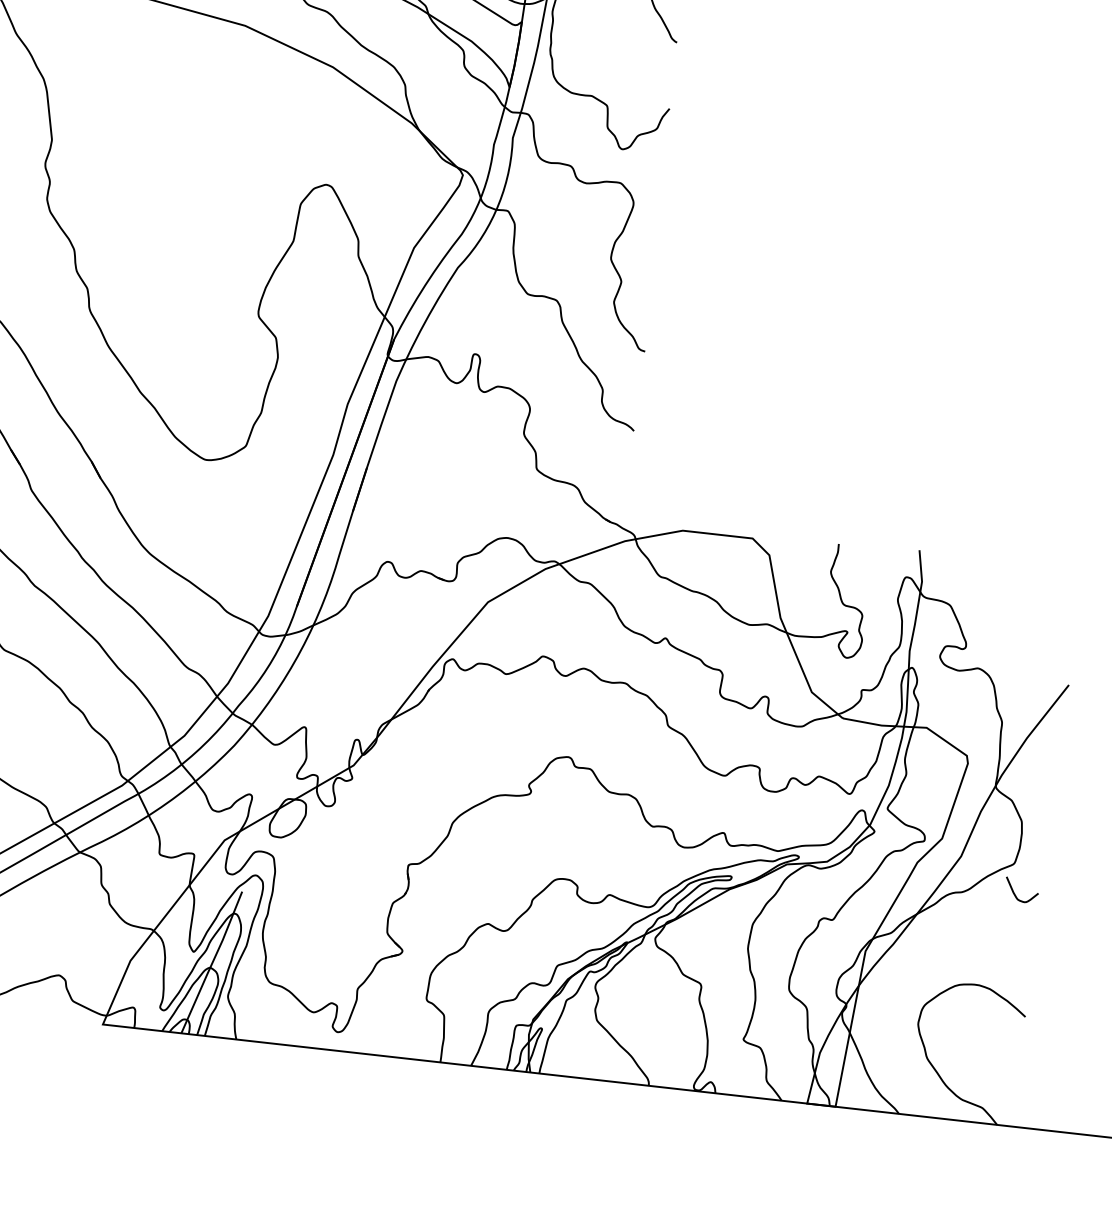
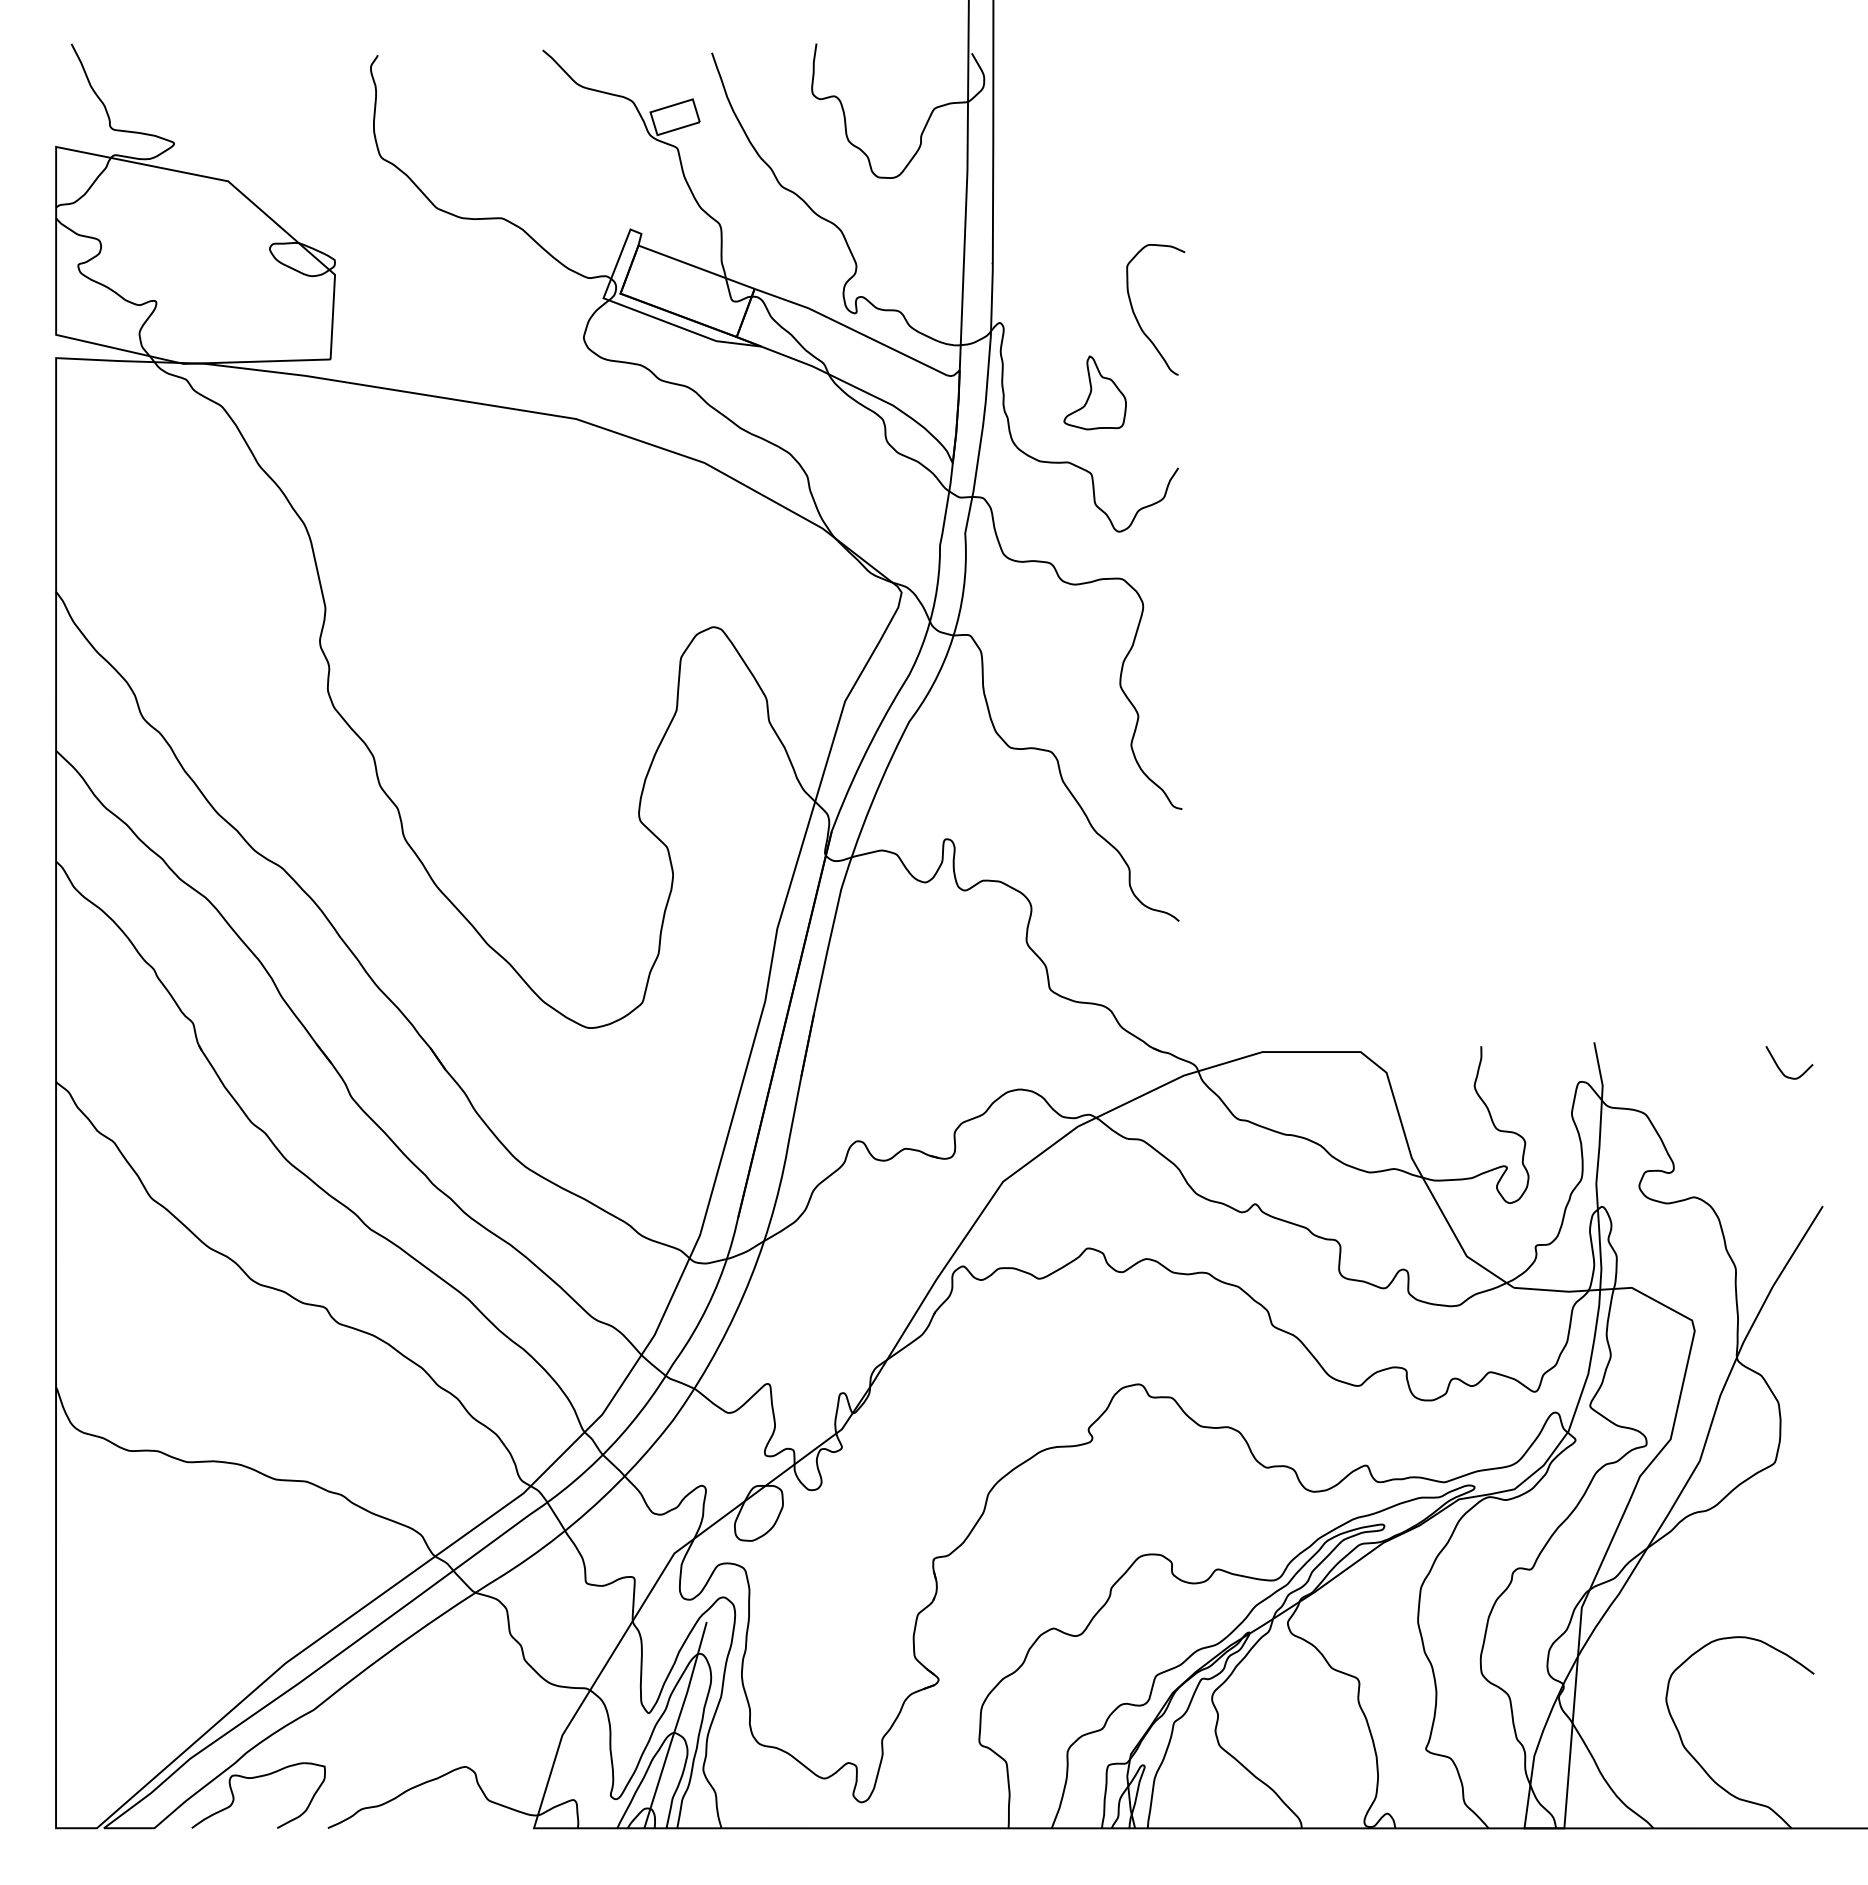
part: (615, 48) -> (1094, 392), added
curve: (1015, 893) -> (1780, 1068), moved

